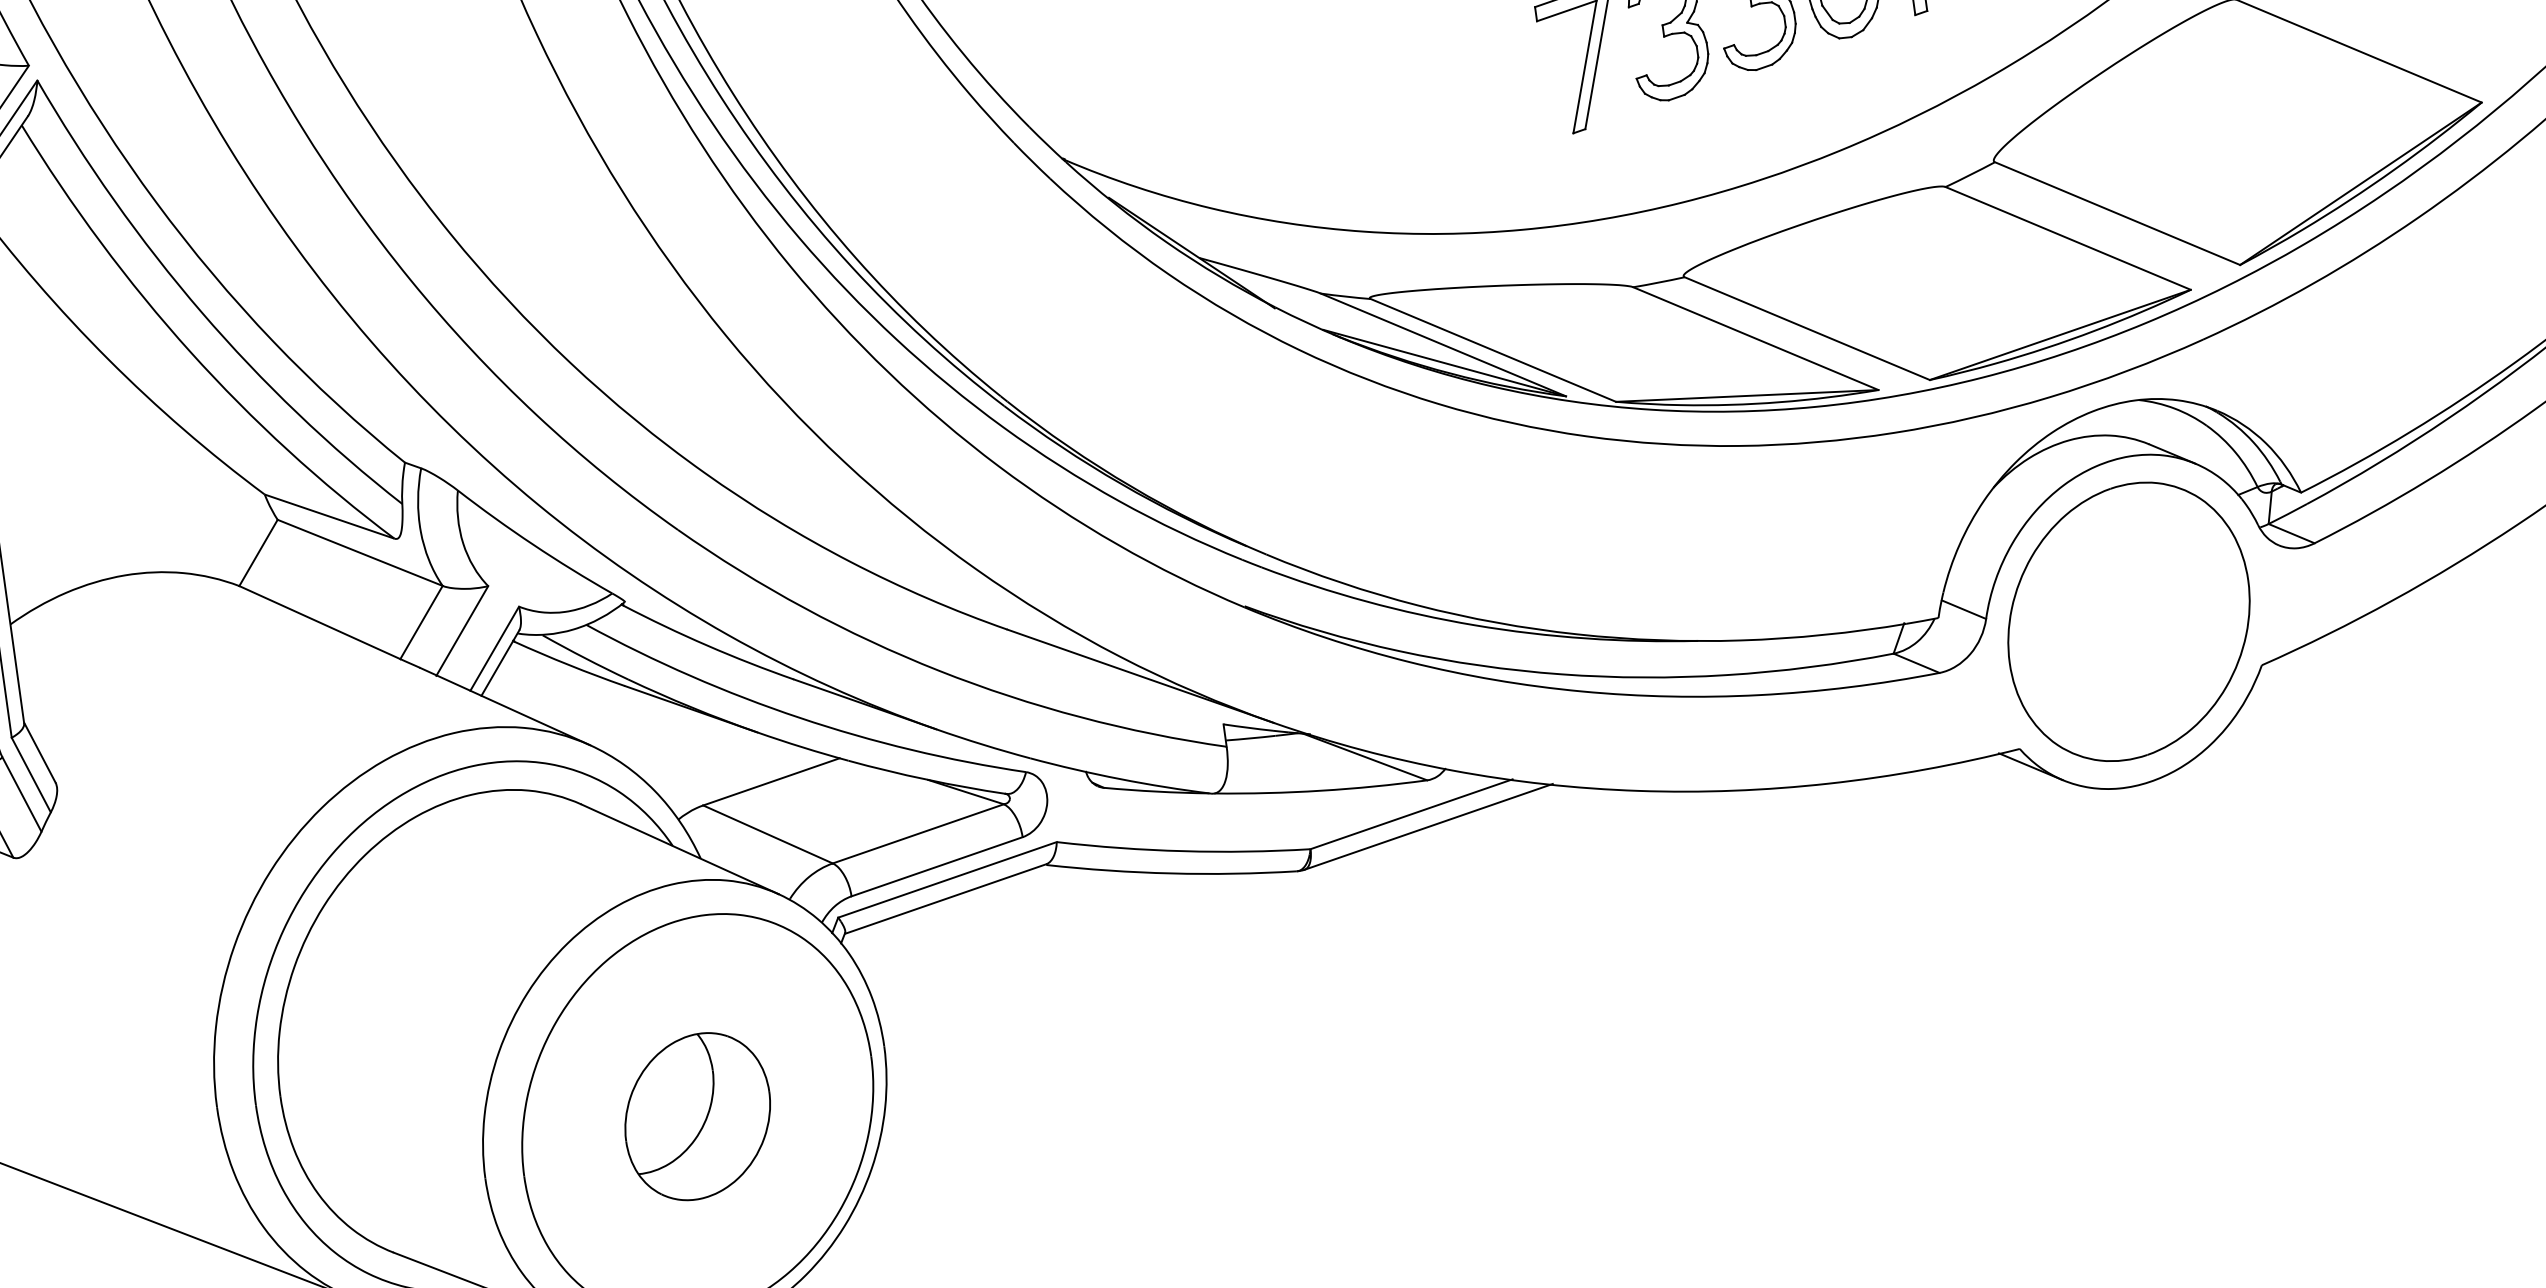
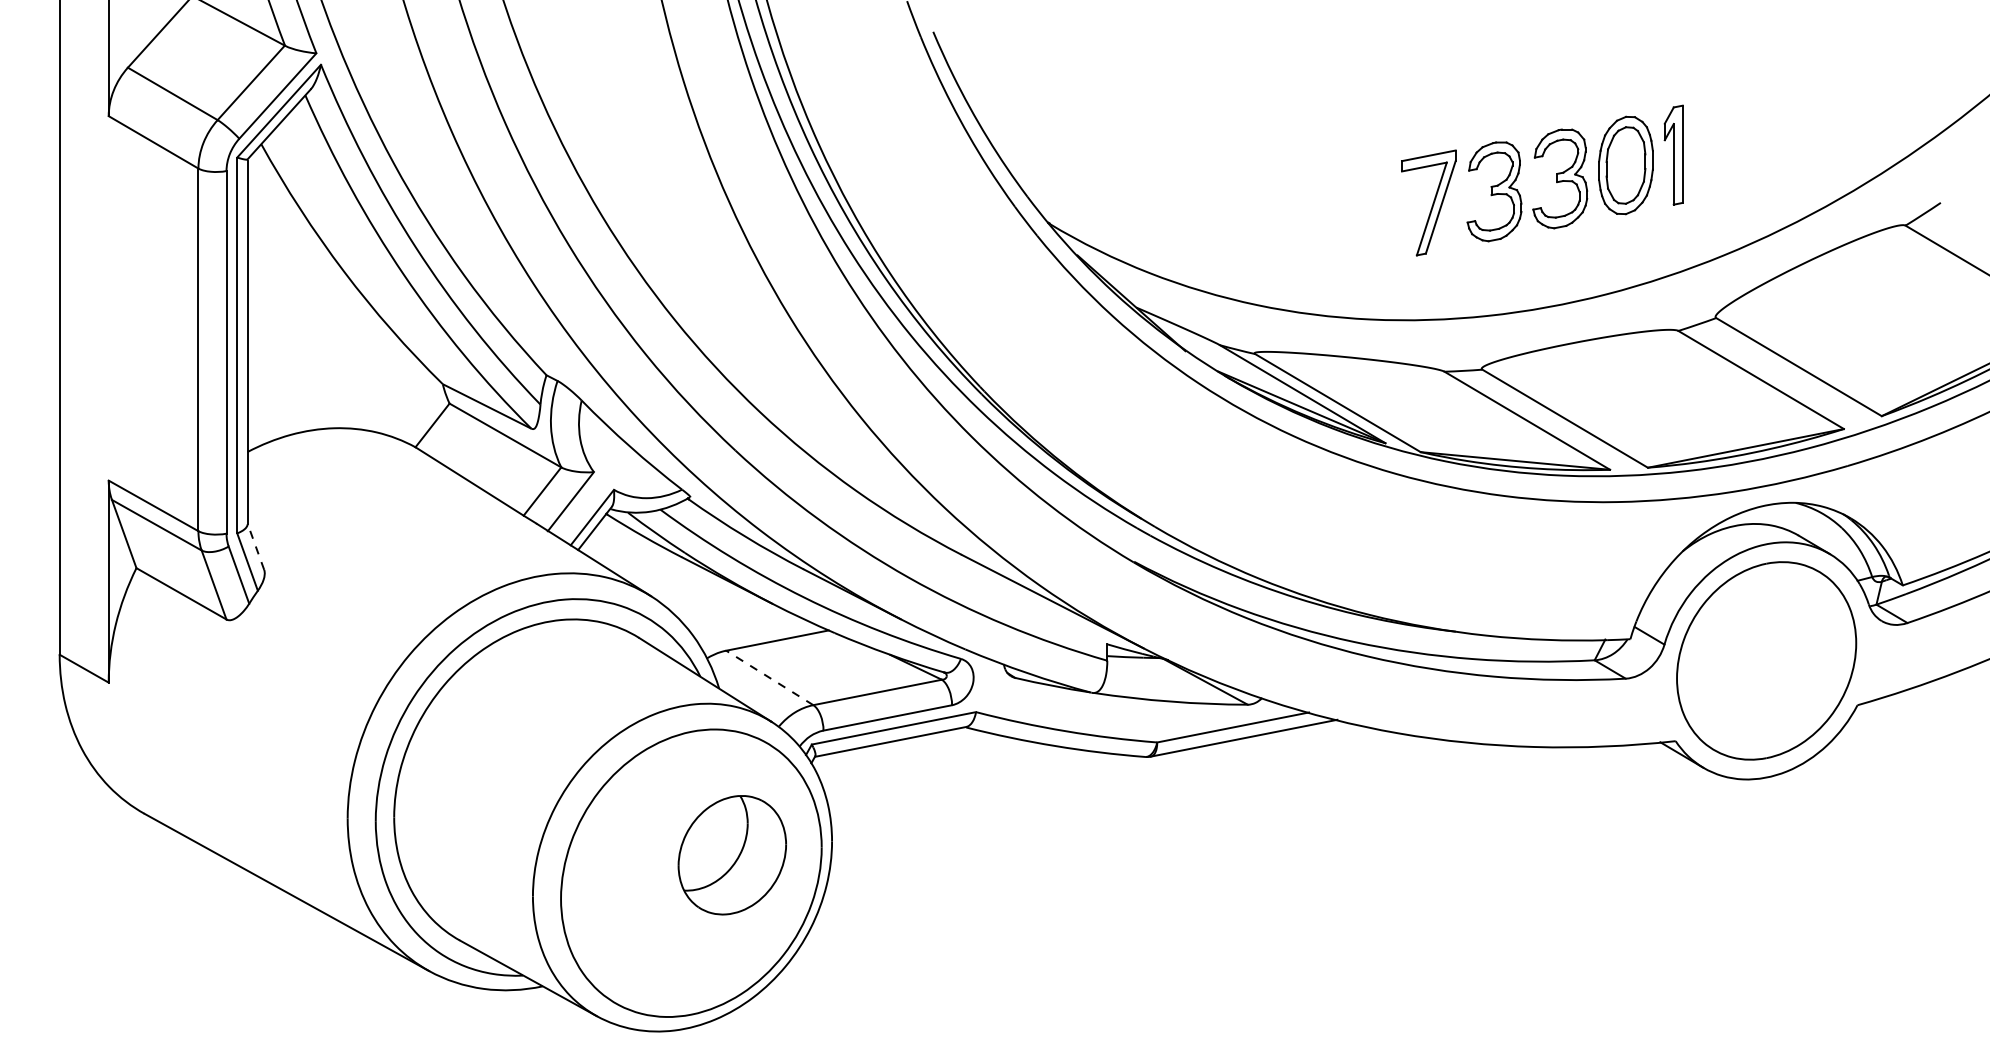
line: (39, 752) -> (255, 546), solid -> dashed
line: (767, 833) -> (769, 677), solid -> dashed
part: (696, 1117) -> (731, 855), moved

